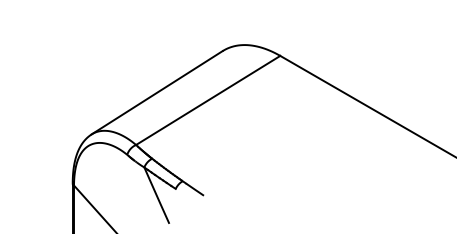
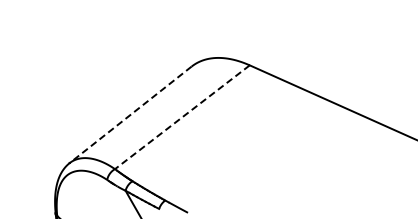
line: (157, 92) -> (130, 114), solid -> dashed
line: (208, 100) -> (182, 117), solid -> dashed

